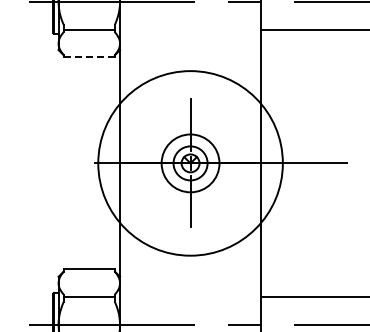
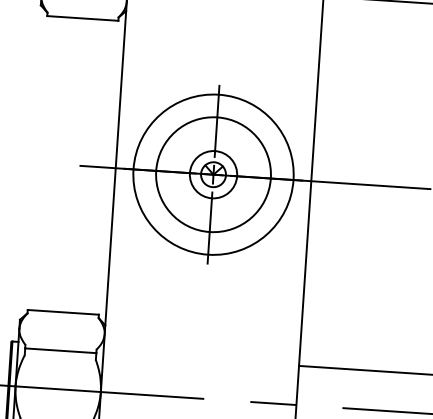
line: (89, 57) -> (83, 18), dashed -> solid
circle: (190, 163) -> (213, 174), size x0.62
circle: (190, 163) -> (213, 174), size x1.43

